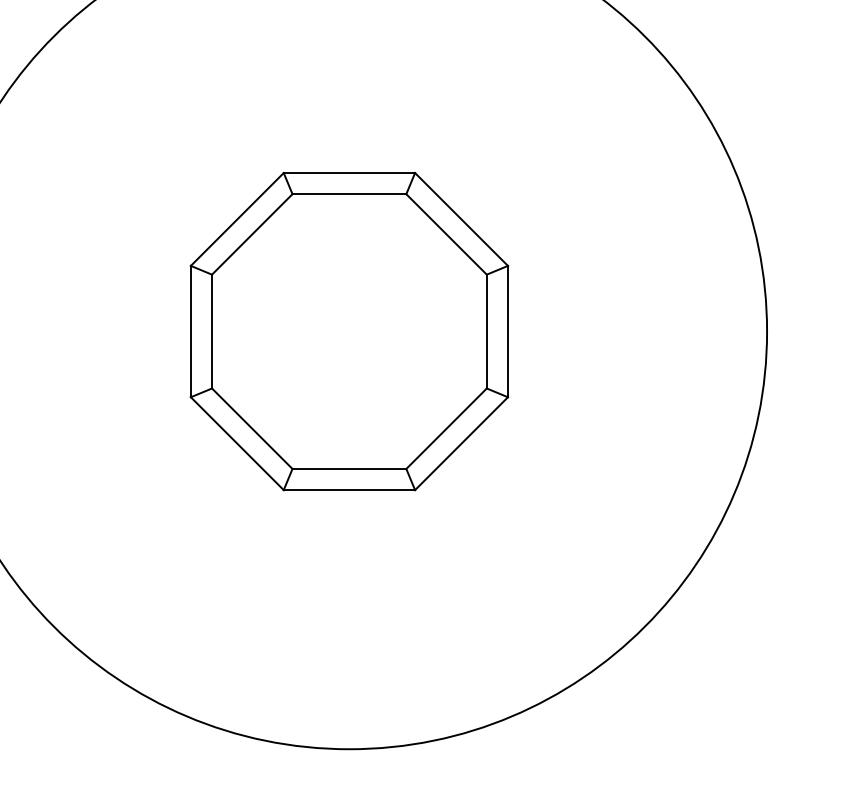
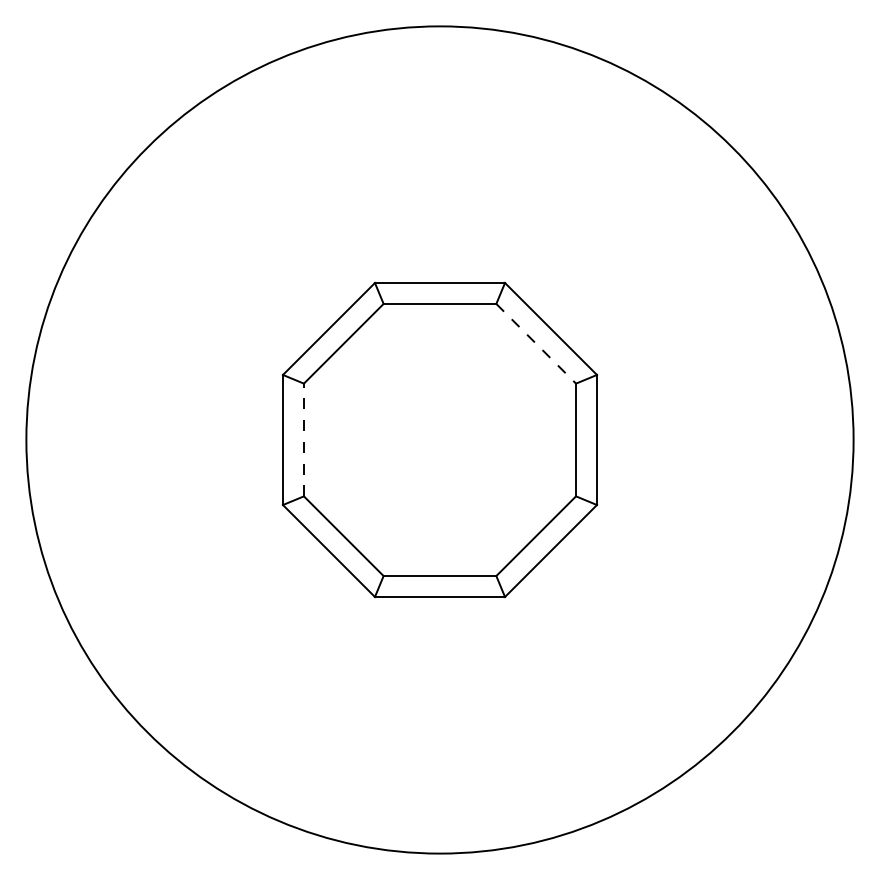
line: (446, 235) -> (536, 344), solid -> dashed
line: (211, 331) -> (303, 439), solid -> dashed

